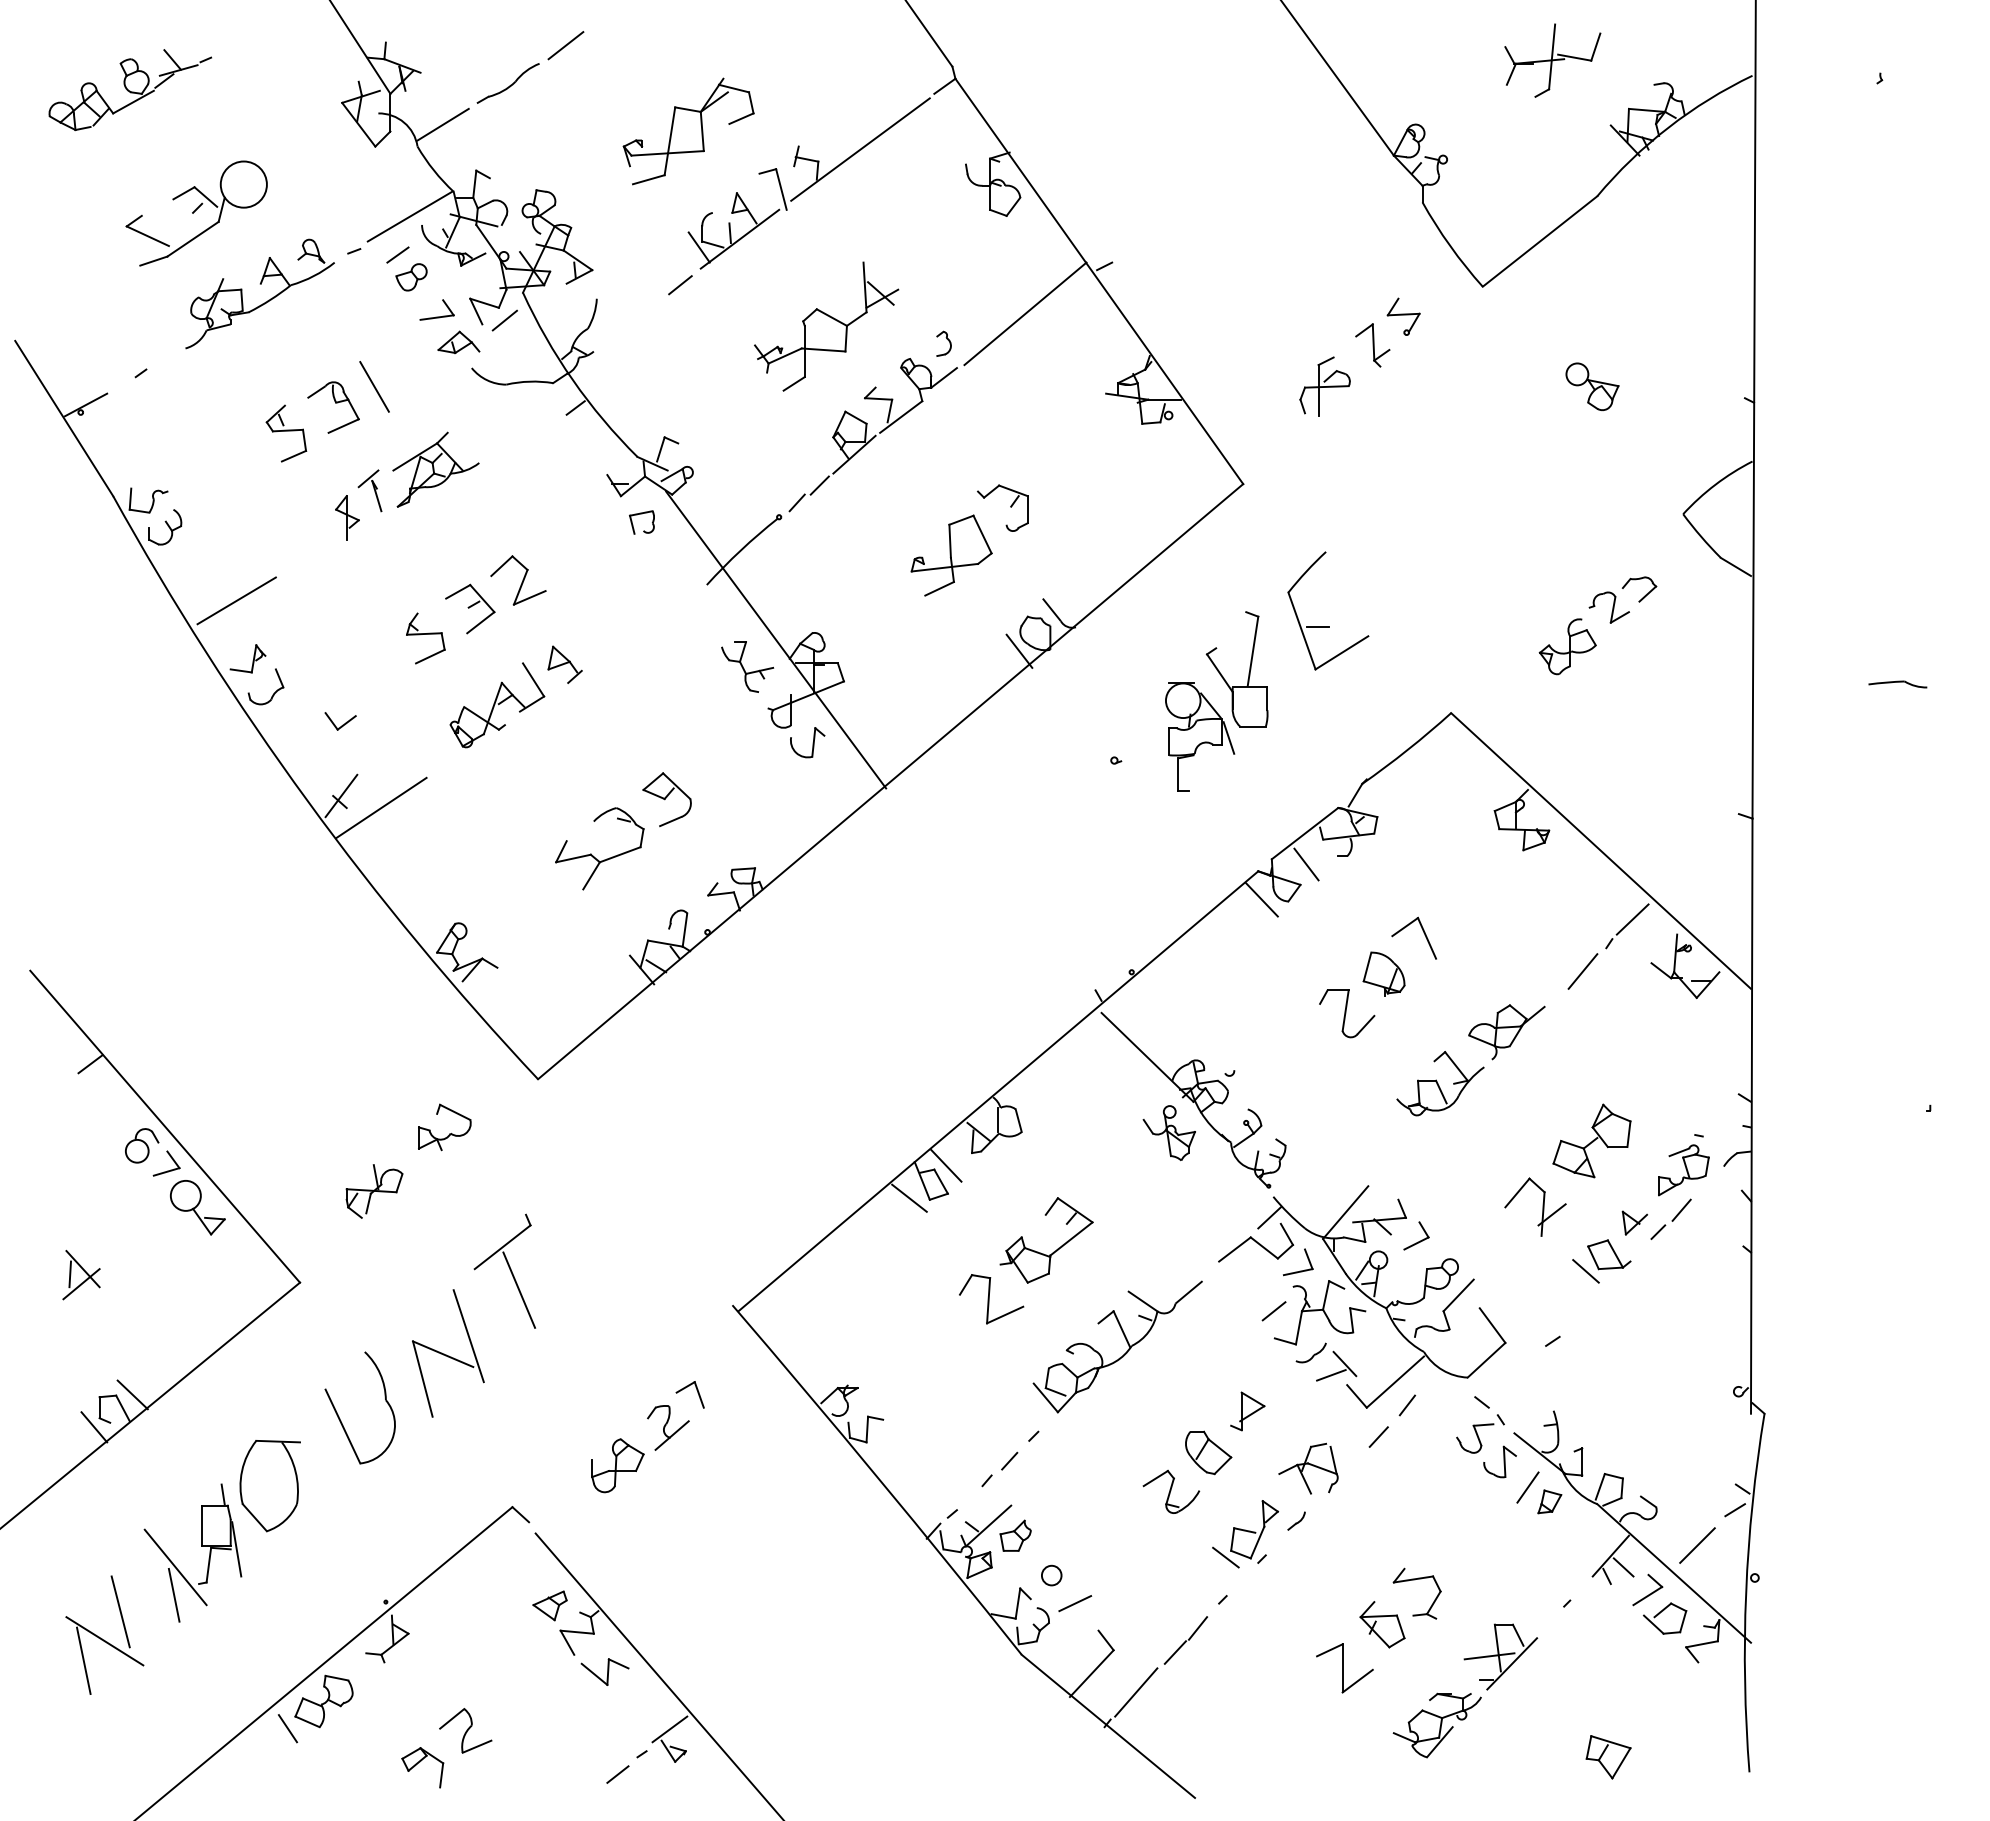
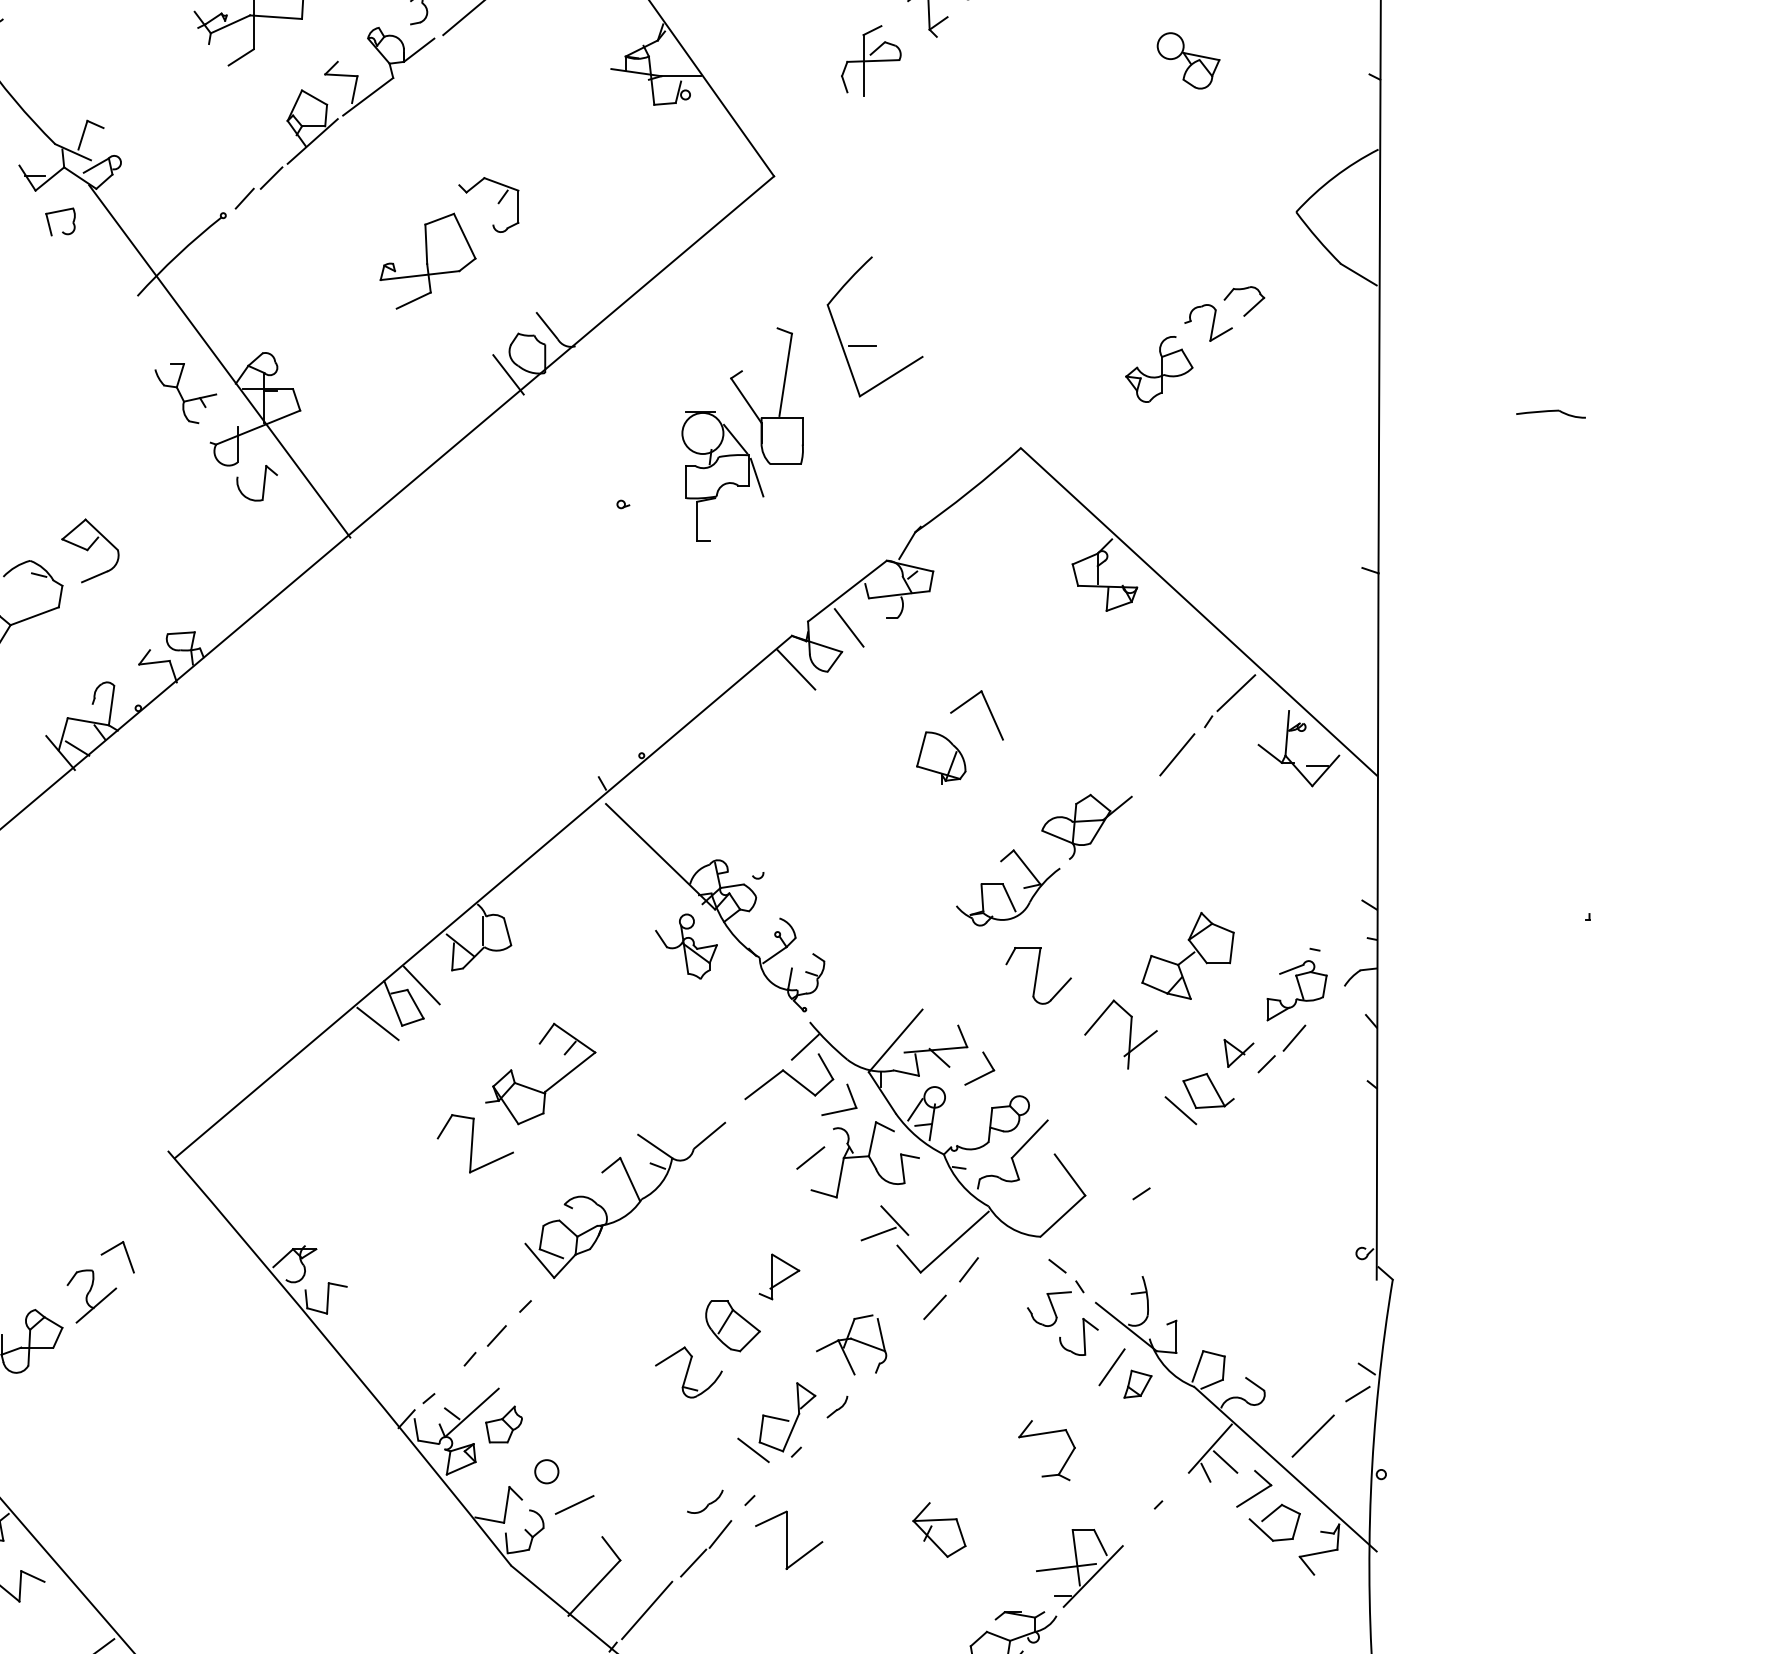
part: (1347, 1013) -> (1039, 975), moved
part: (1310, 1352) -> (704, 1501), moved
part: (1415, 1580) -> (1045, 1434), moved
part: (1344, 1668) -> (788, 1540), moved

